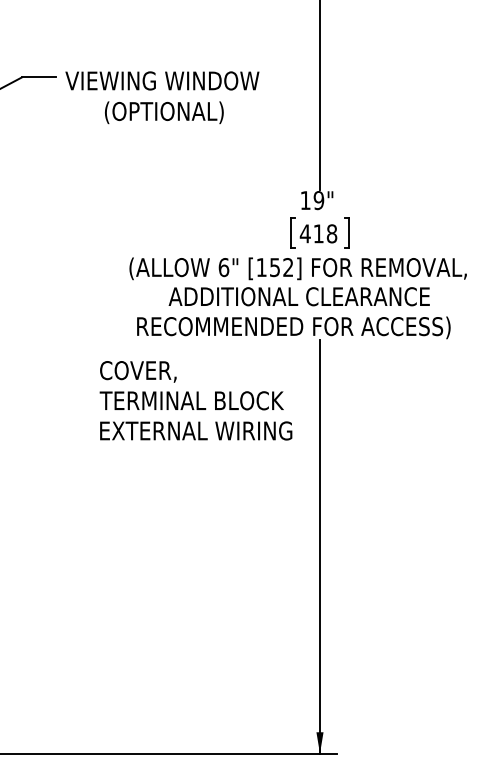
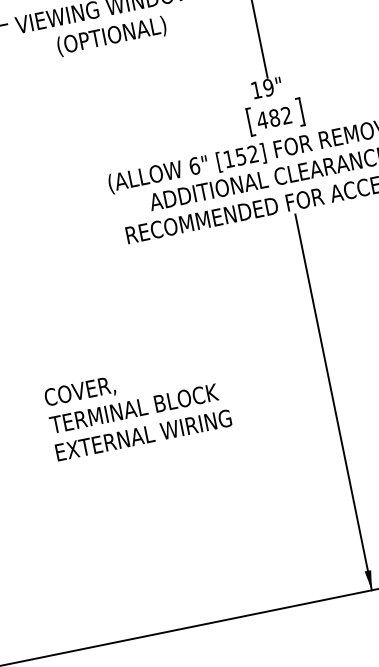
text: (325, 233) -> (280, 116), 418 -> 482
text: (195, 400) -> (137, 407), moved

